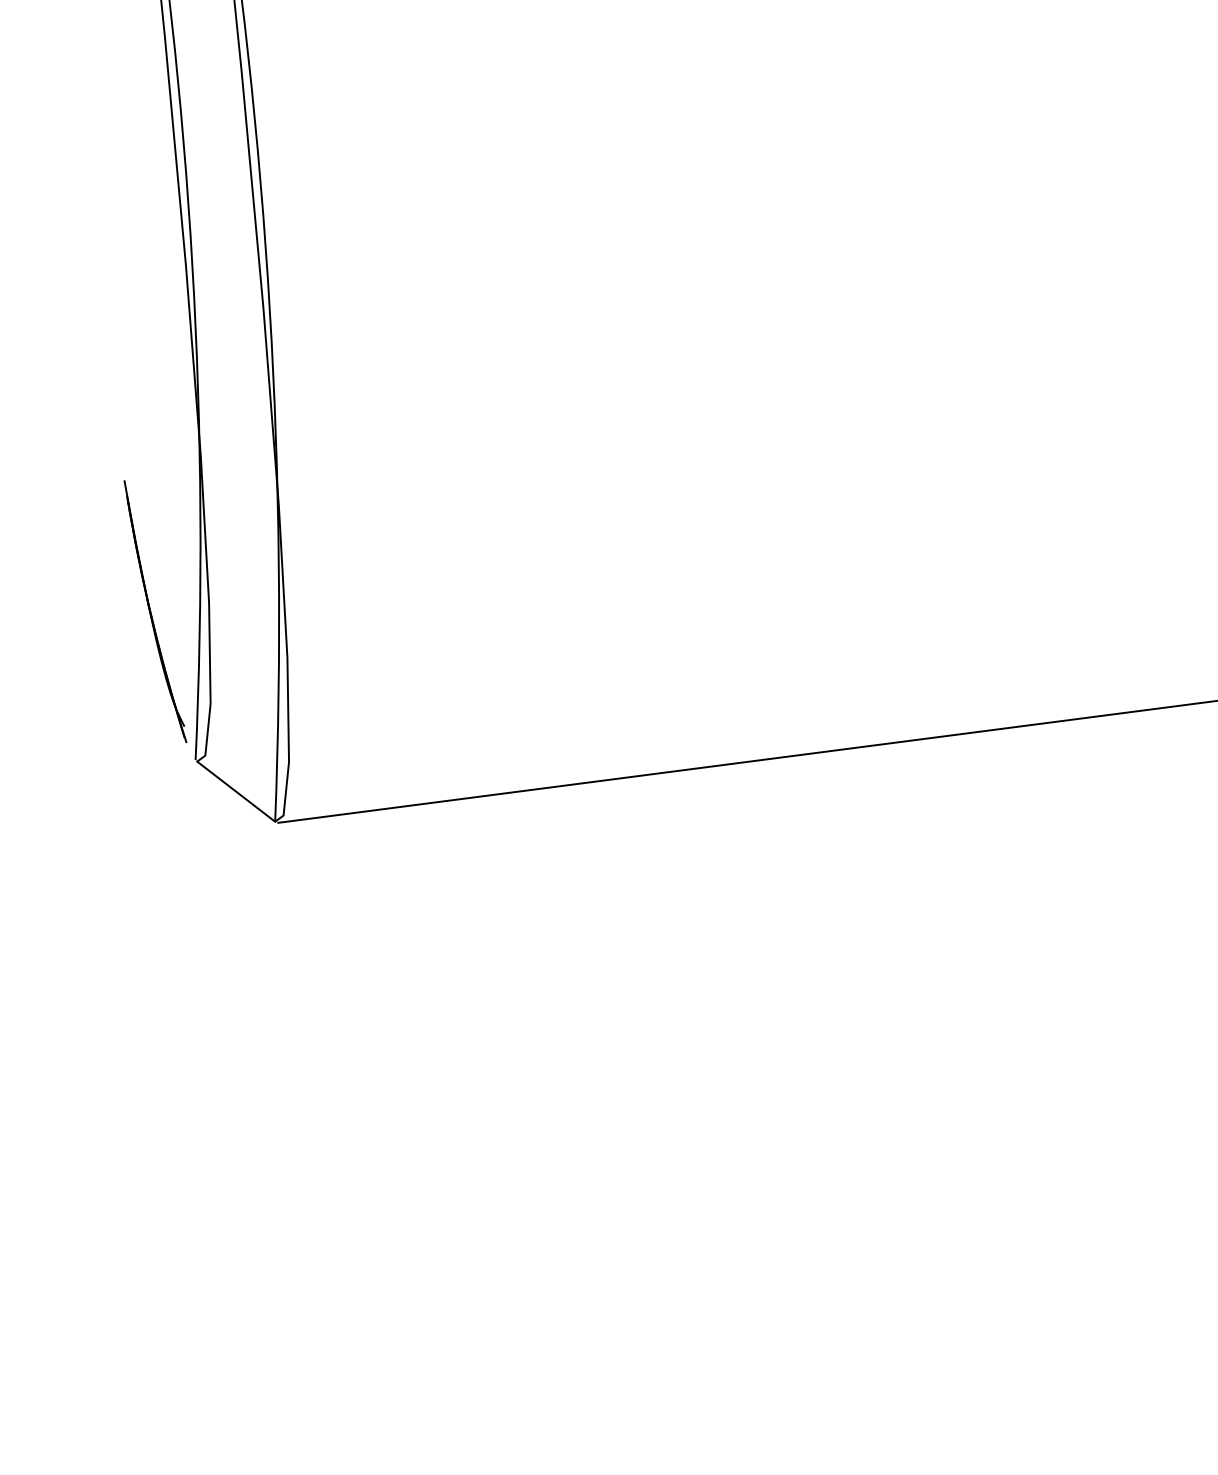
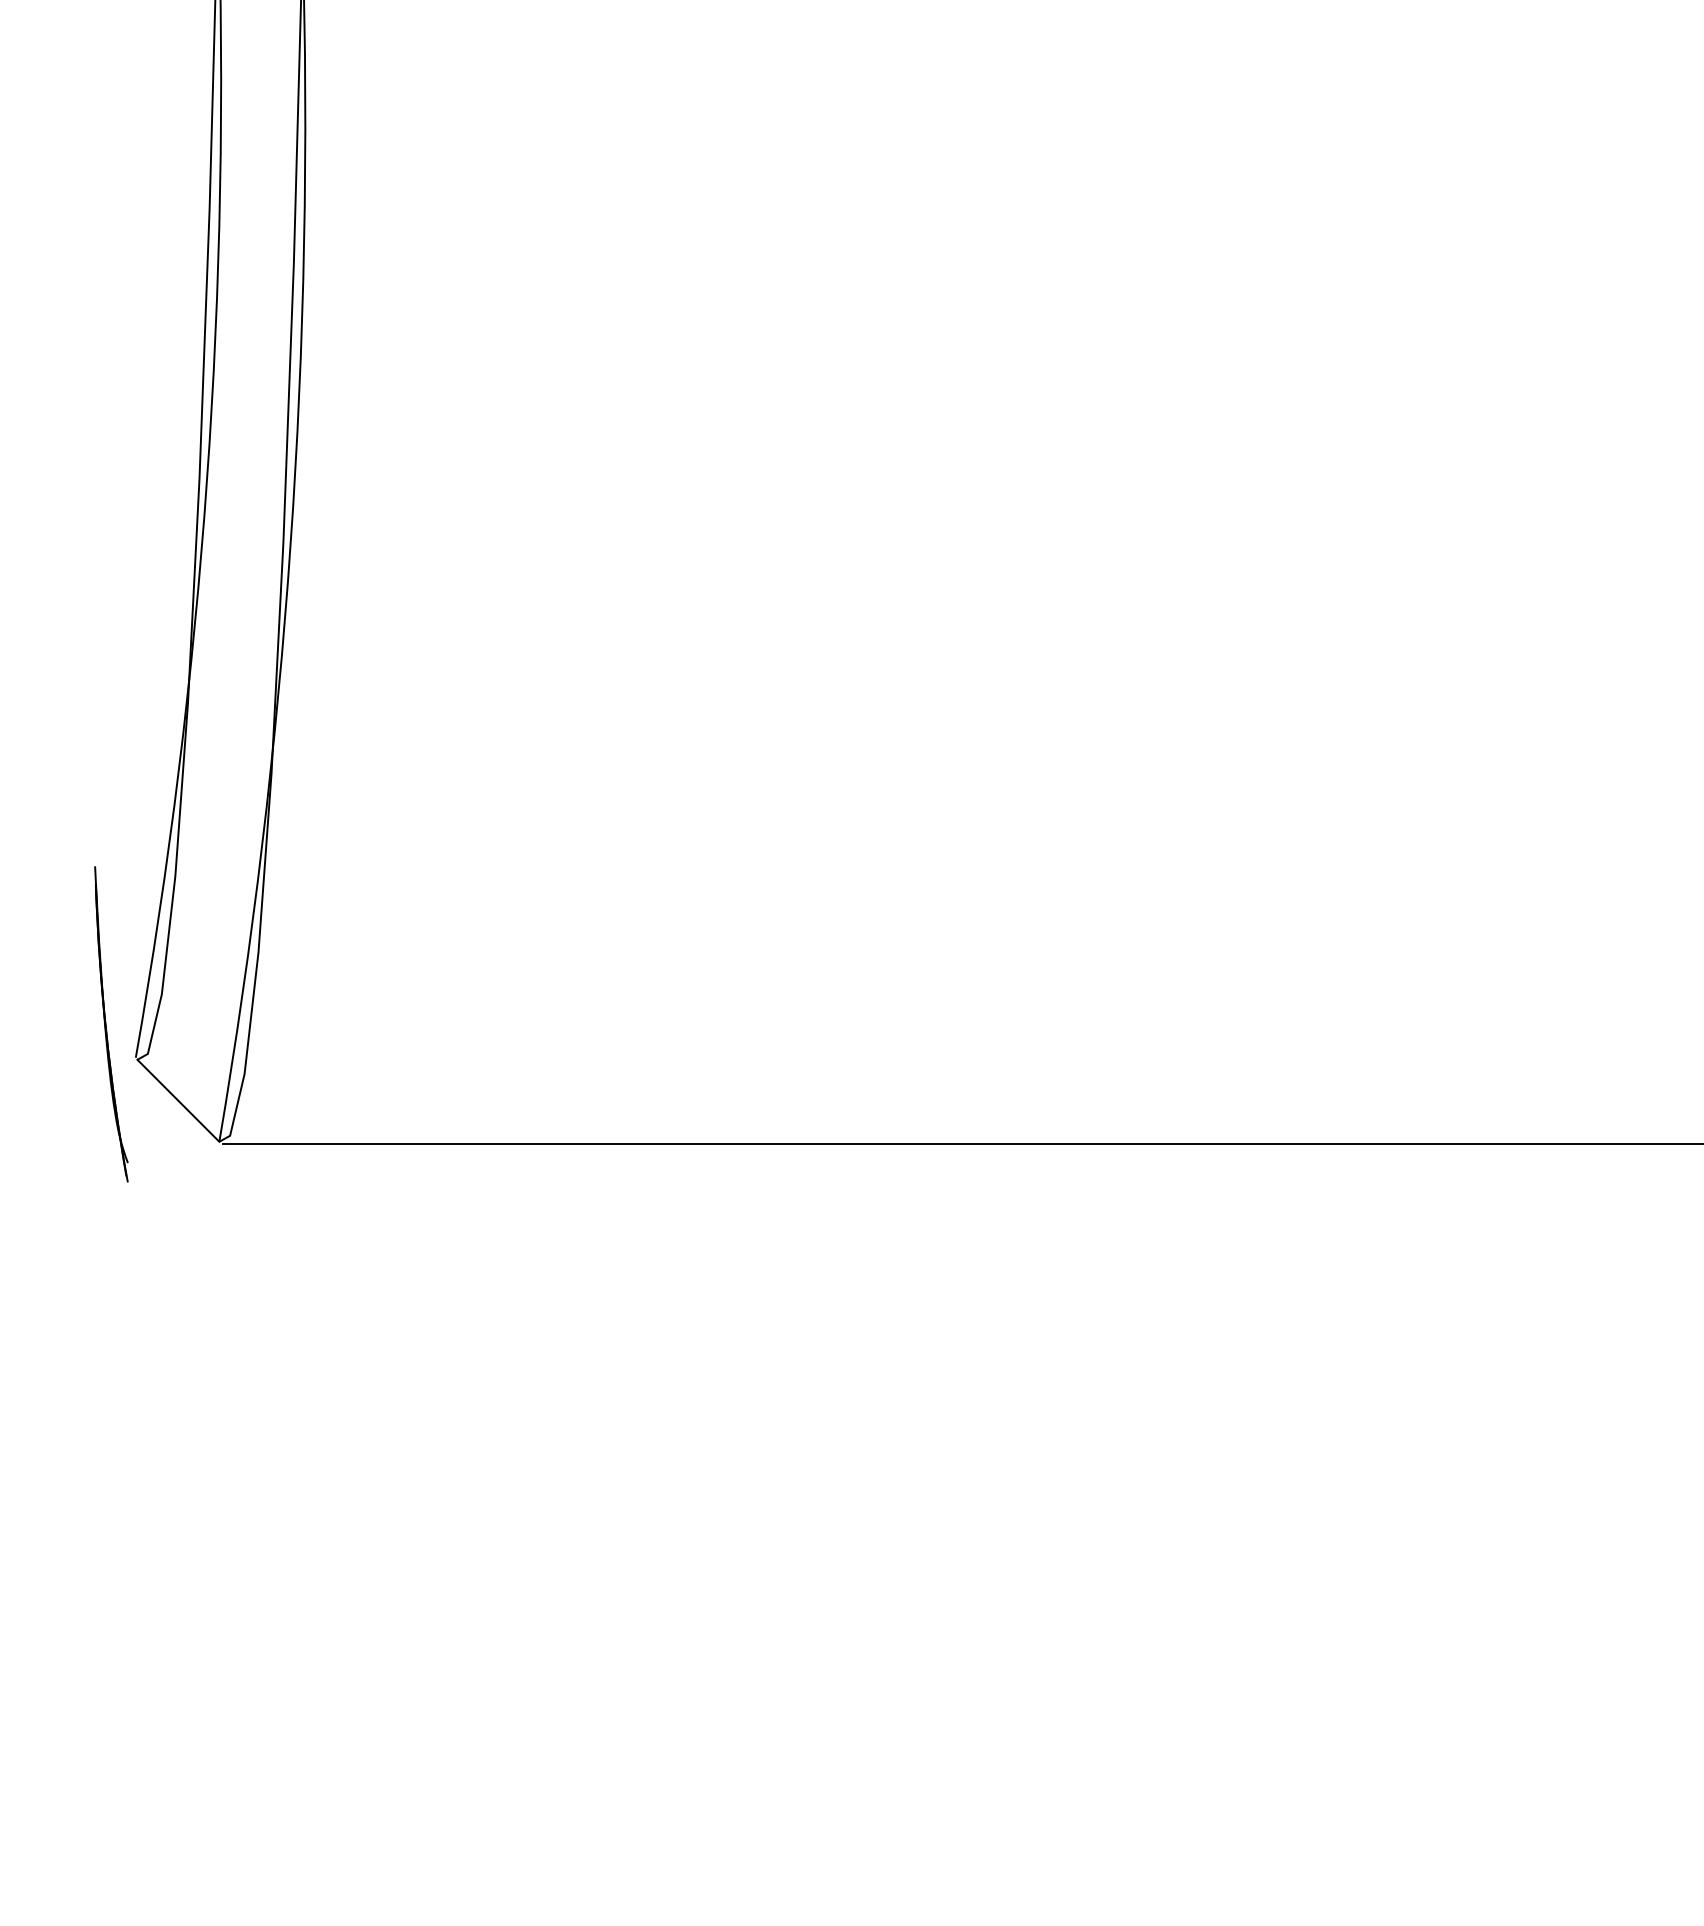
part: (155, 611) -> (111, 1024), moved

